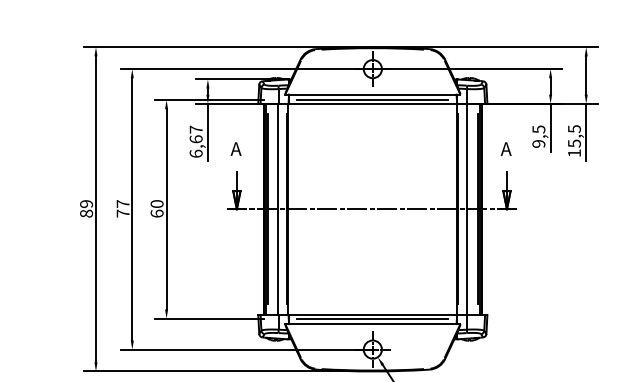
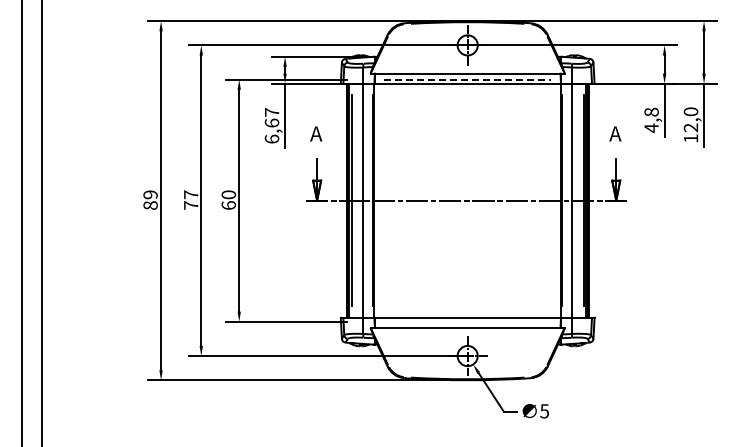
line: (372, 99) -> (467, 79), solid -> dashed
text: (538, 136) -> (651, 120), 9,5 -> 4,8
text: (574, 136) -> (690, 119), 15,5 -> 12,0
line: (372, 318) -> (467, 321), removed

